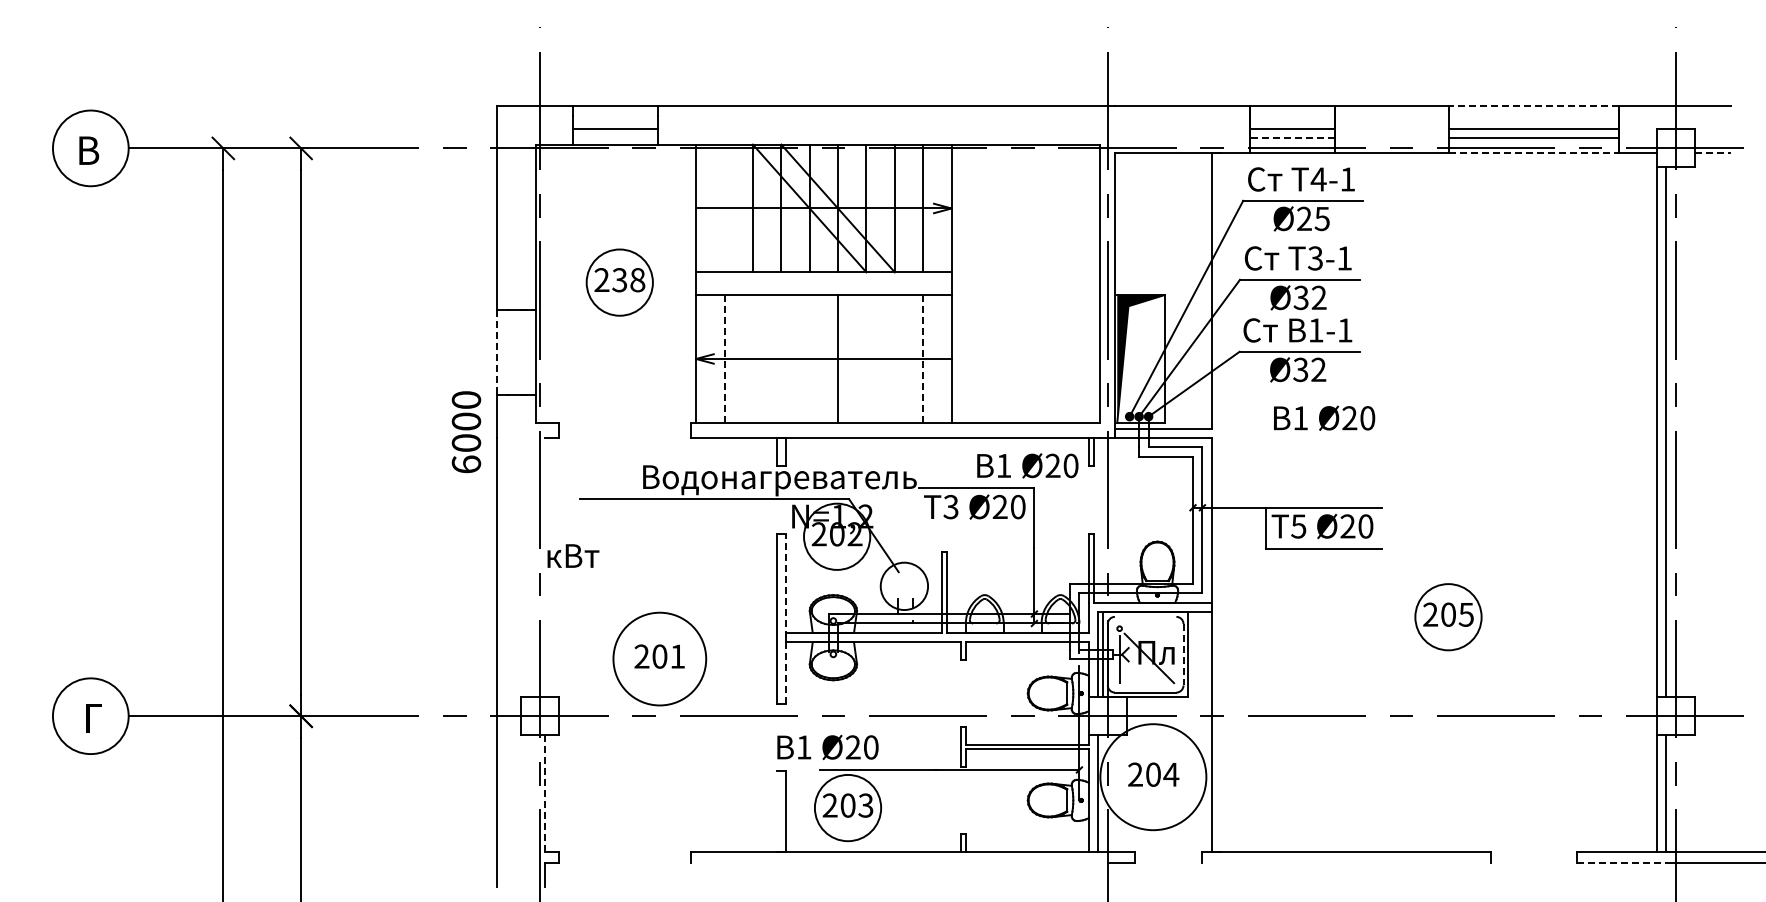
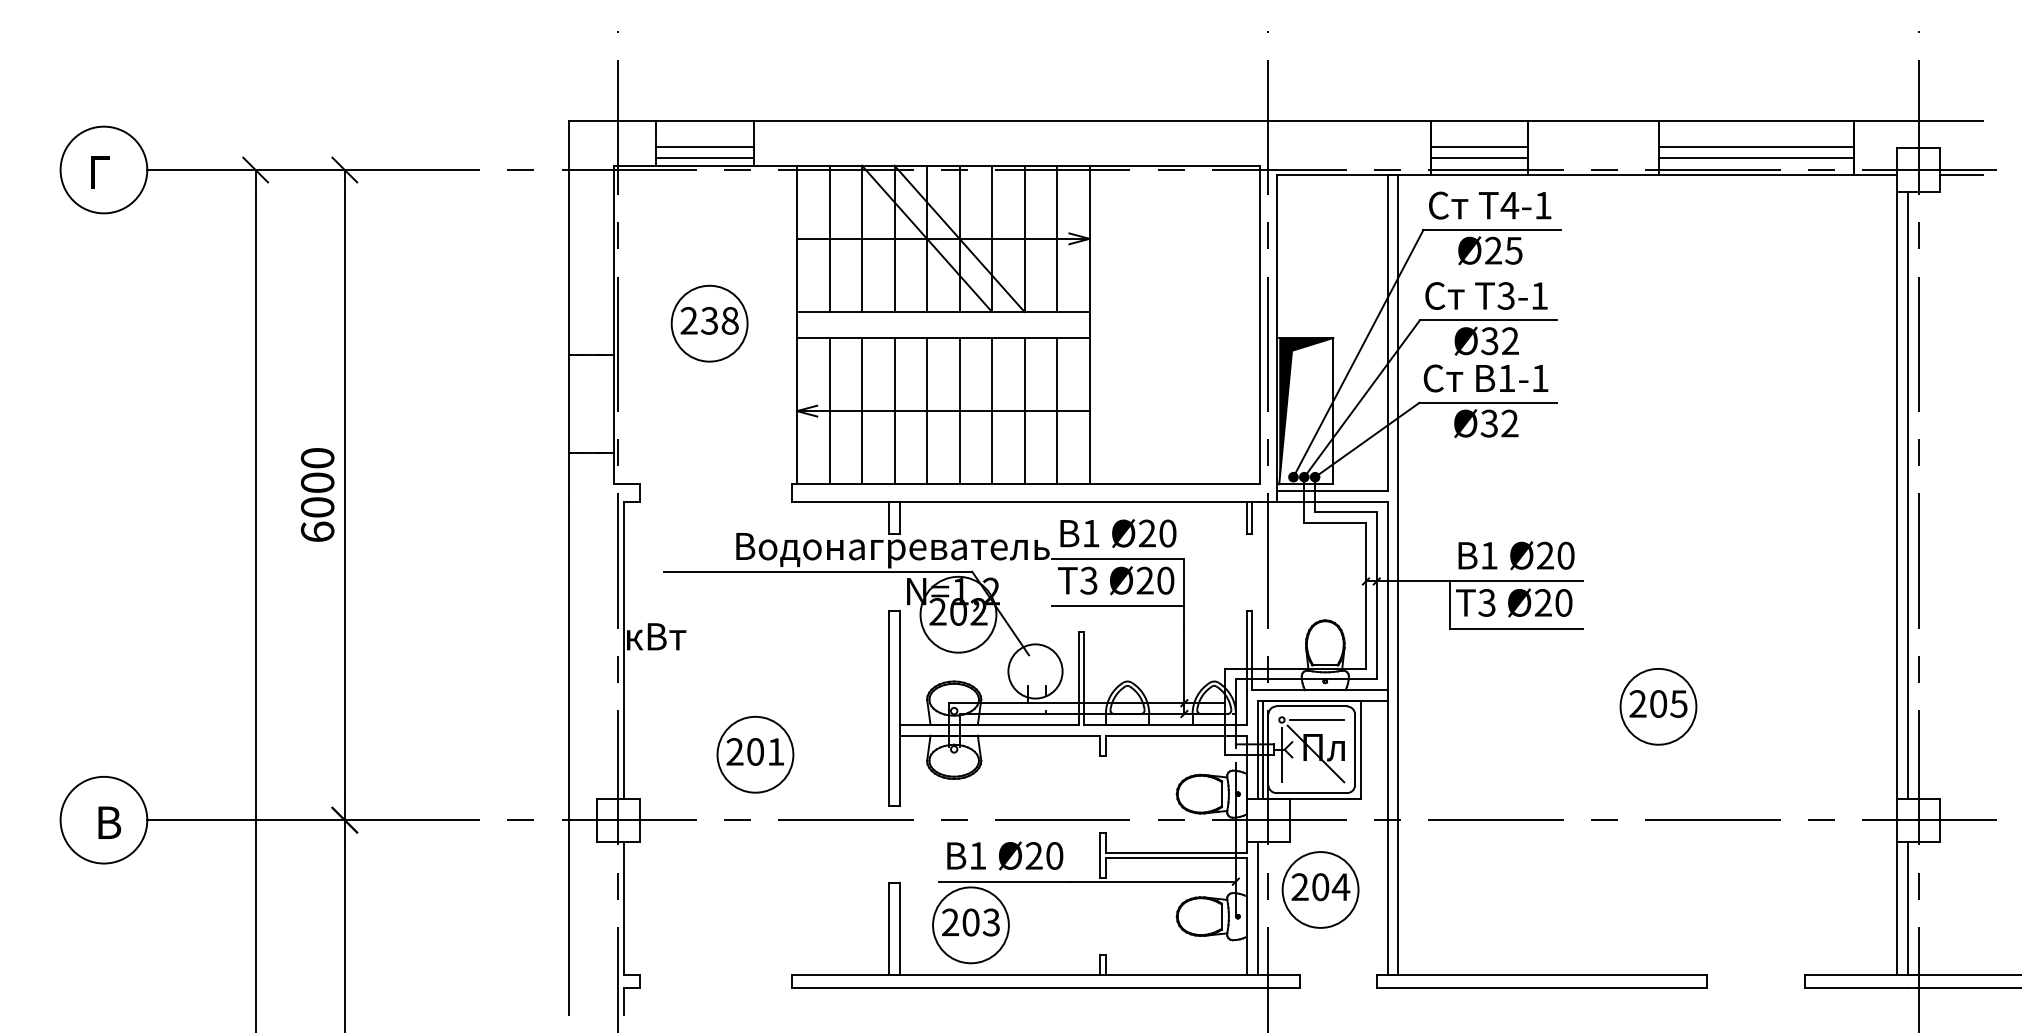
line: (1533, 105) -> (1755, 120), dashed -> solid
line: (615, 138) -> (704, 158), added
line: (1292, 138) -> (1479, 158), dashed -> solid
text: (89, 150) -> (102, 172), В -> Г
line: (1534, 153) -> (1756, 175), dashed -> solid
line: (1713, 153) -> (1961, 175), dashed -> solid
line: (724, 208) -> (829, 238), added
line: (497, 352) -> (569, 403), dashed -> solid
line: (724, 358) -> (829, 410), dashed -> solid
line: (752, 358) -> (861, 410), added
line: (781, 358) -> (894, 410), added
line: (809, 358) -> (926, 410), added
line: (866, 358) -> (992, 410), added
line: (894, 358) -> (1024, 410), added
line: (923, 358) -> (1057, 410), dashed -> solid
text: (1324, 417) -> (1516, 554), moved
text: (466, 432) -> (317, 495), moved
text: (1027, 465) -> (1118, 533), moved
line: (1221, 502) -> (1398, 575), added
text: (1299, 526) -> (1487, 602), 5 -> 3
line: (976, 529) -> (1118, 606), added
line: (544, 567) -> (623, 649), added
line: (1145, 616) -> (1311, 705), added
line: (786, 618) -> (900, 708), dashed -> solid
line: (1150, 628) -> (1317, 719), added
line: (1183, 654) -> (1355, 749), dashed -> solid
circle: (659, 658) -> (755, 754), size x0.71
text: (95, 718) -> (109, 822), Г -> В
text: (827, 747) -> (1004, 855), moved
circle: (1153, 777) -> (1320, 890), size x0.62
line: (544, 792) -> (623, 907), dashed -> solid
line: (776, 811) -> (889, 929), added
line: (899, 862) -> (1029, 987), added
line: (1346, 862) -> (1541, 987), added
line: (1621, 862) -> (1856, 987), dashed -> solid

